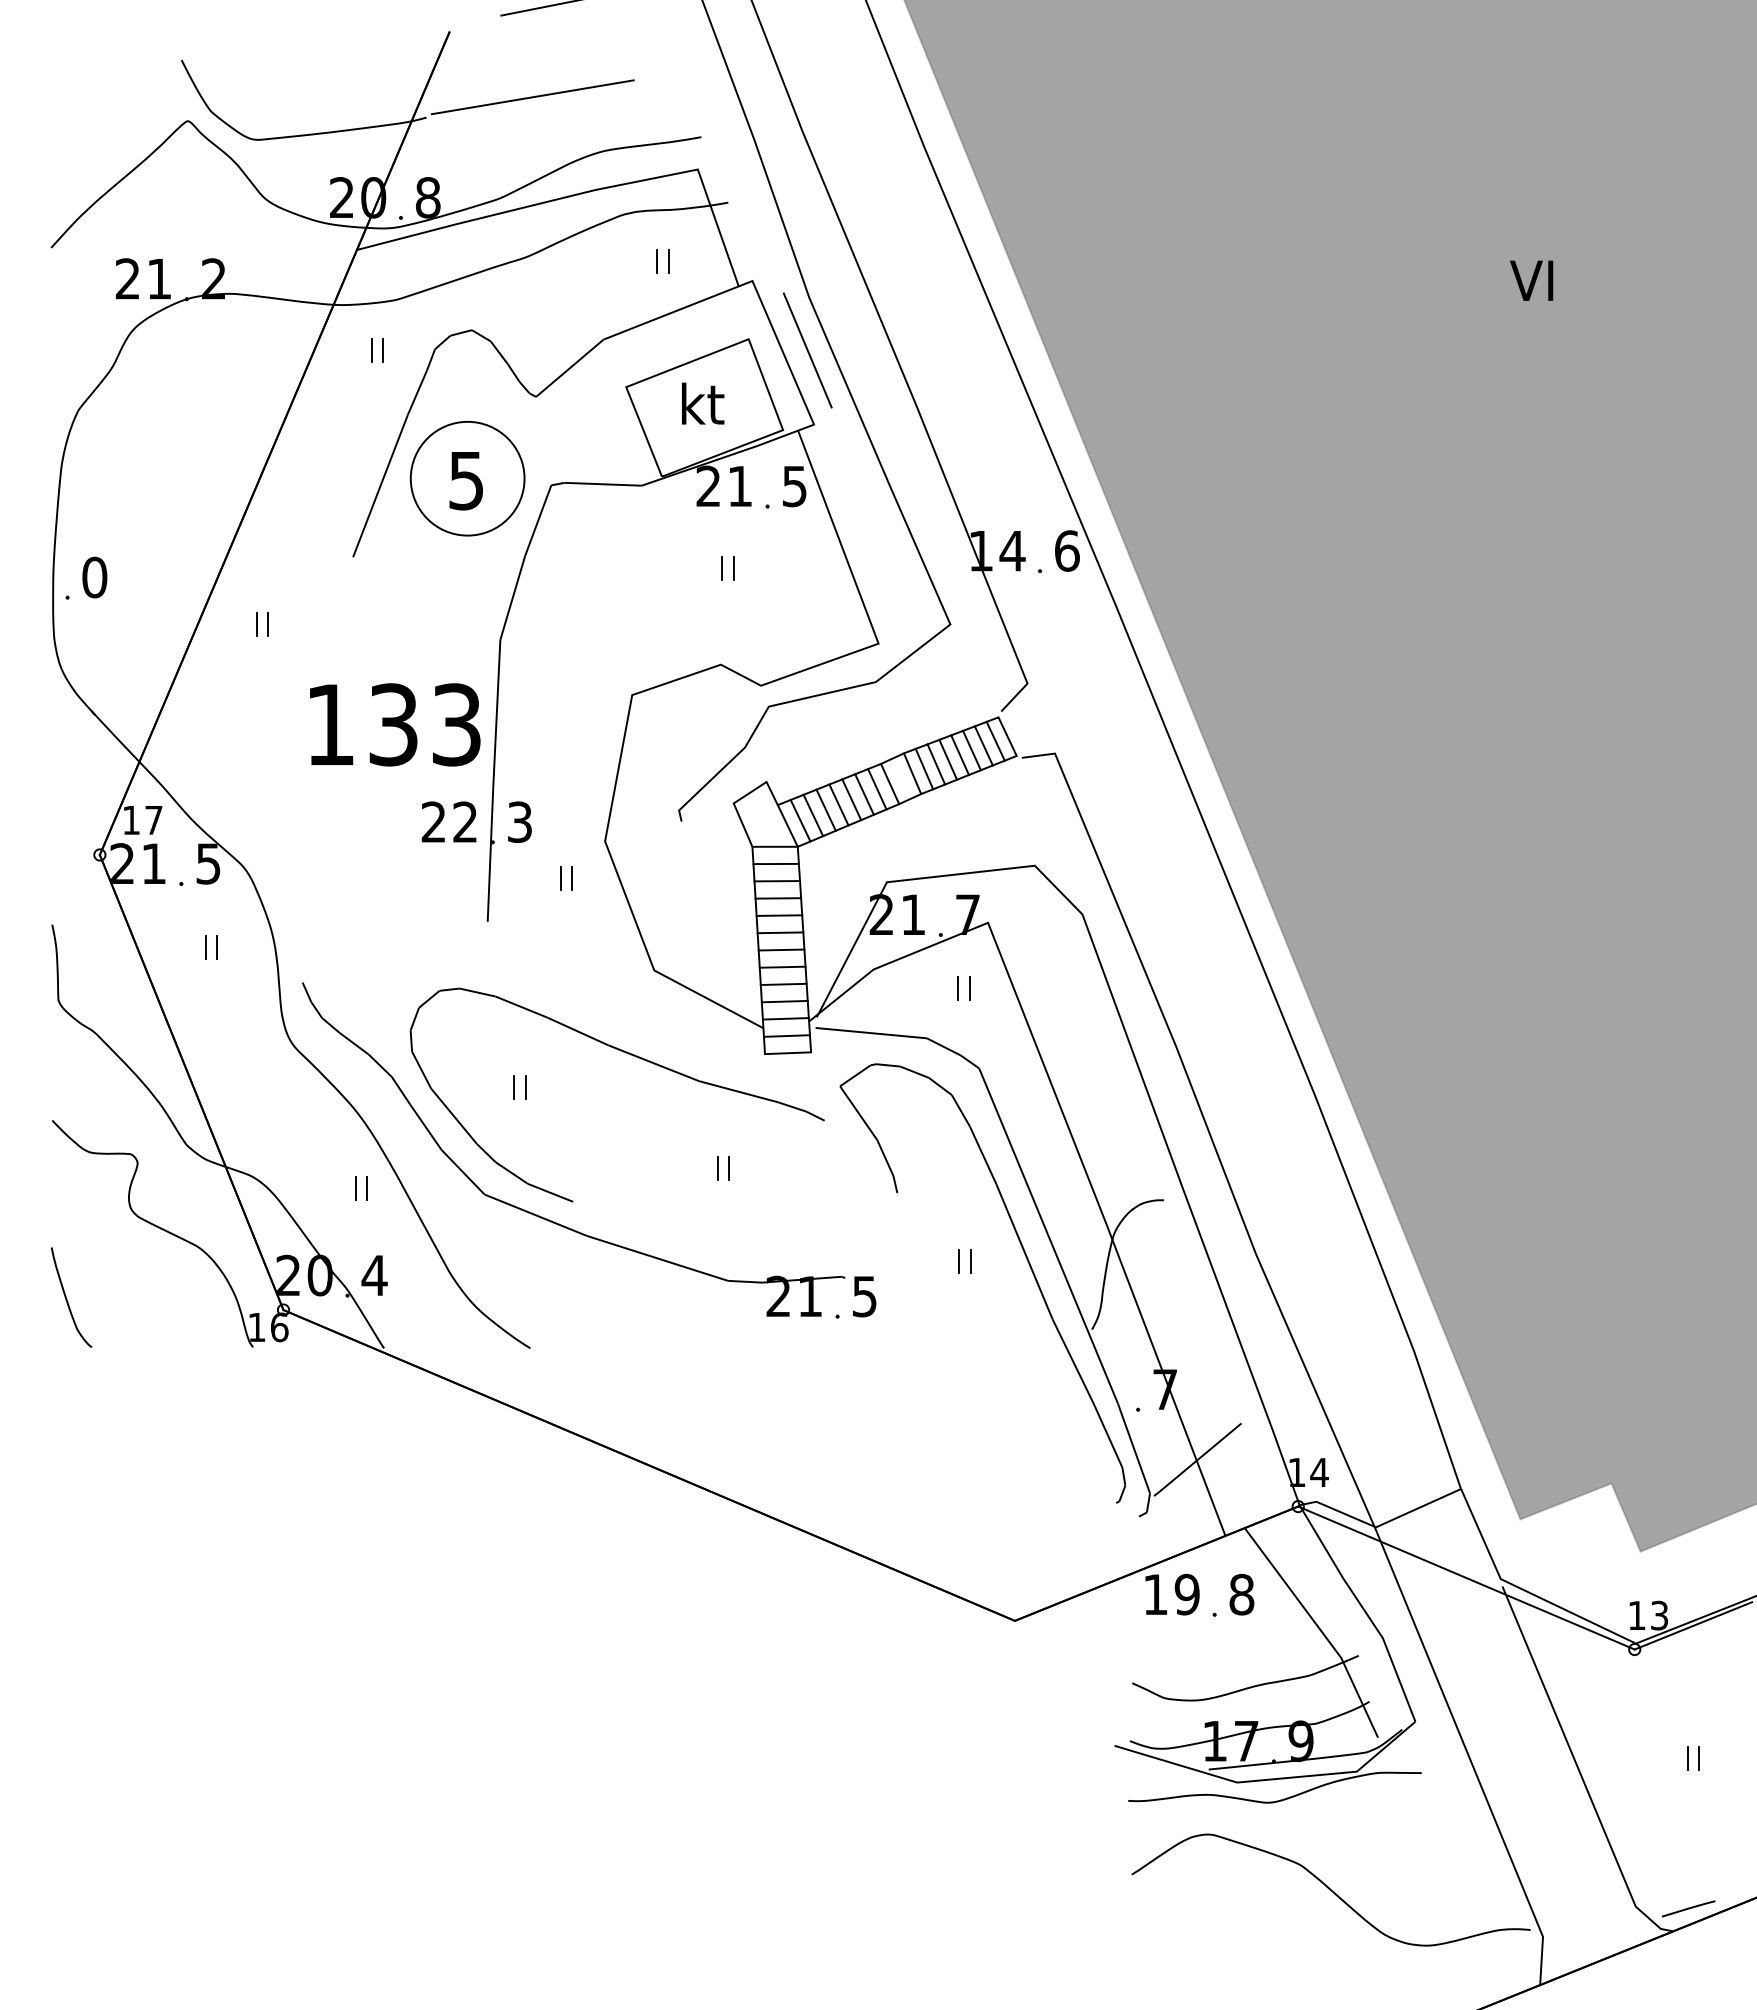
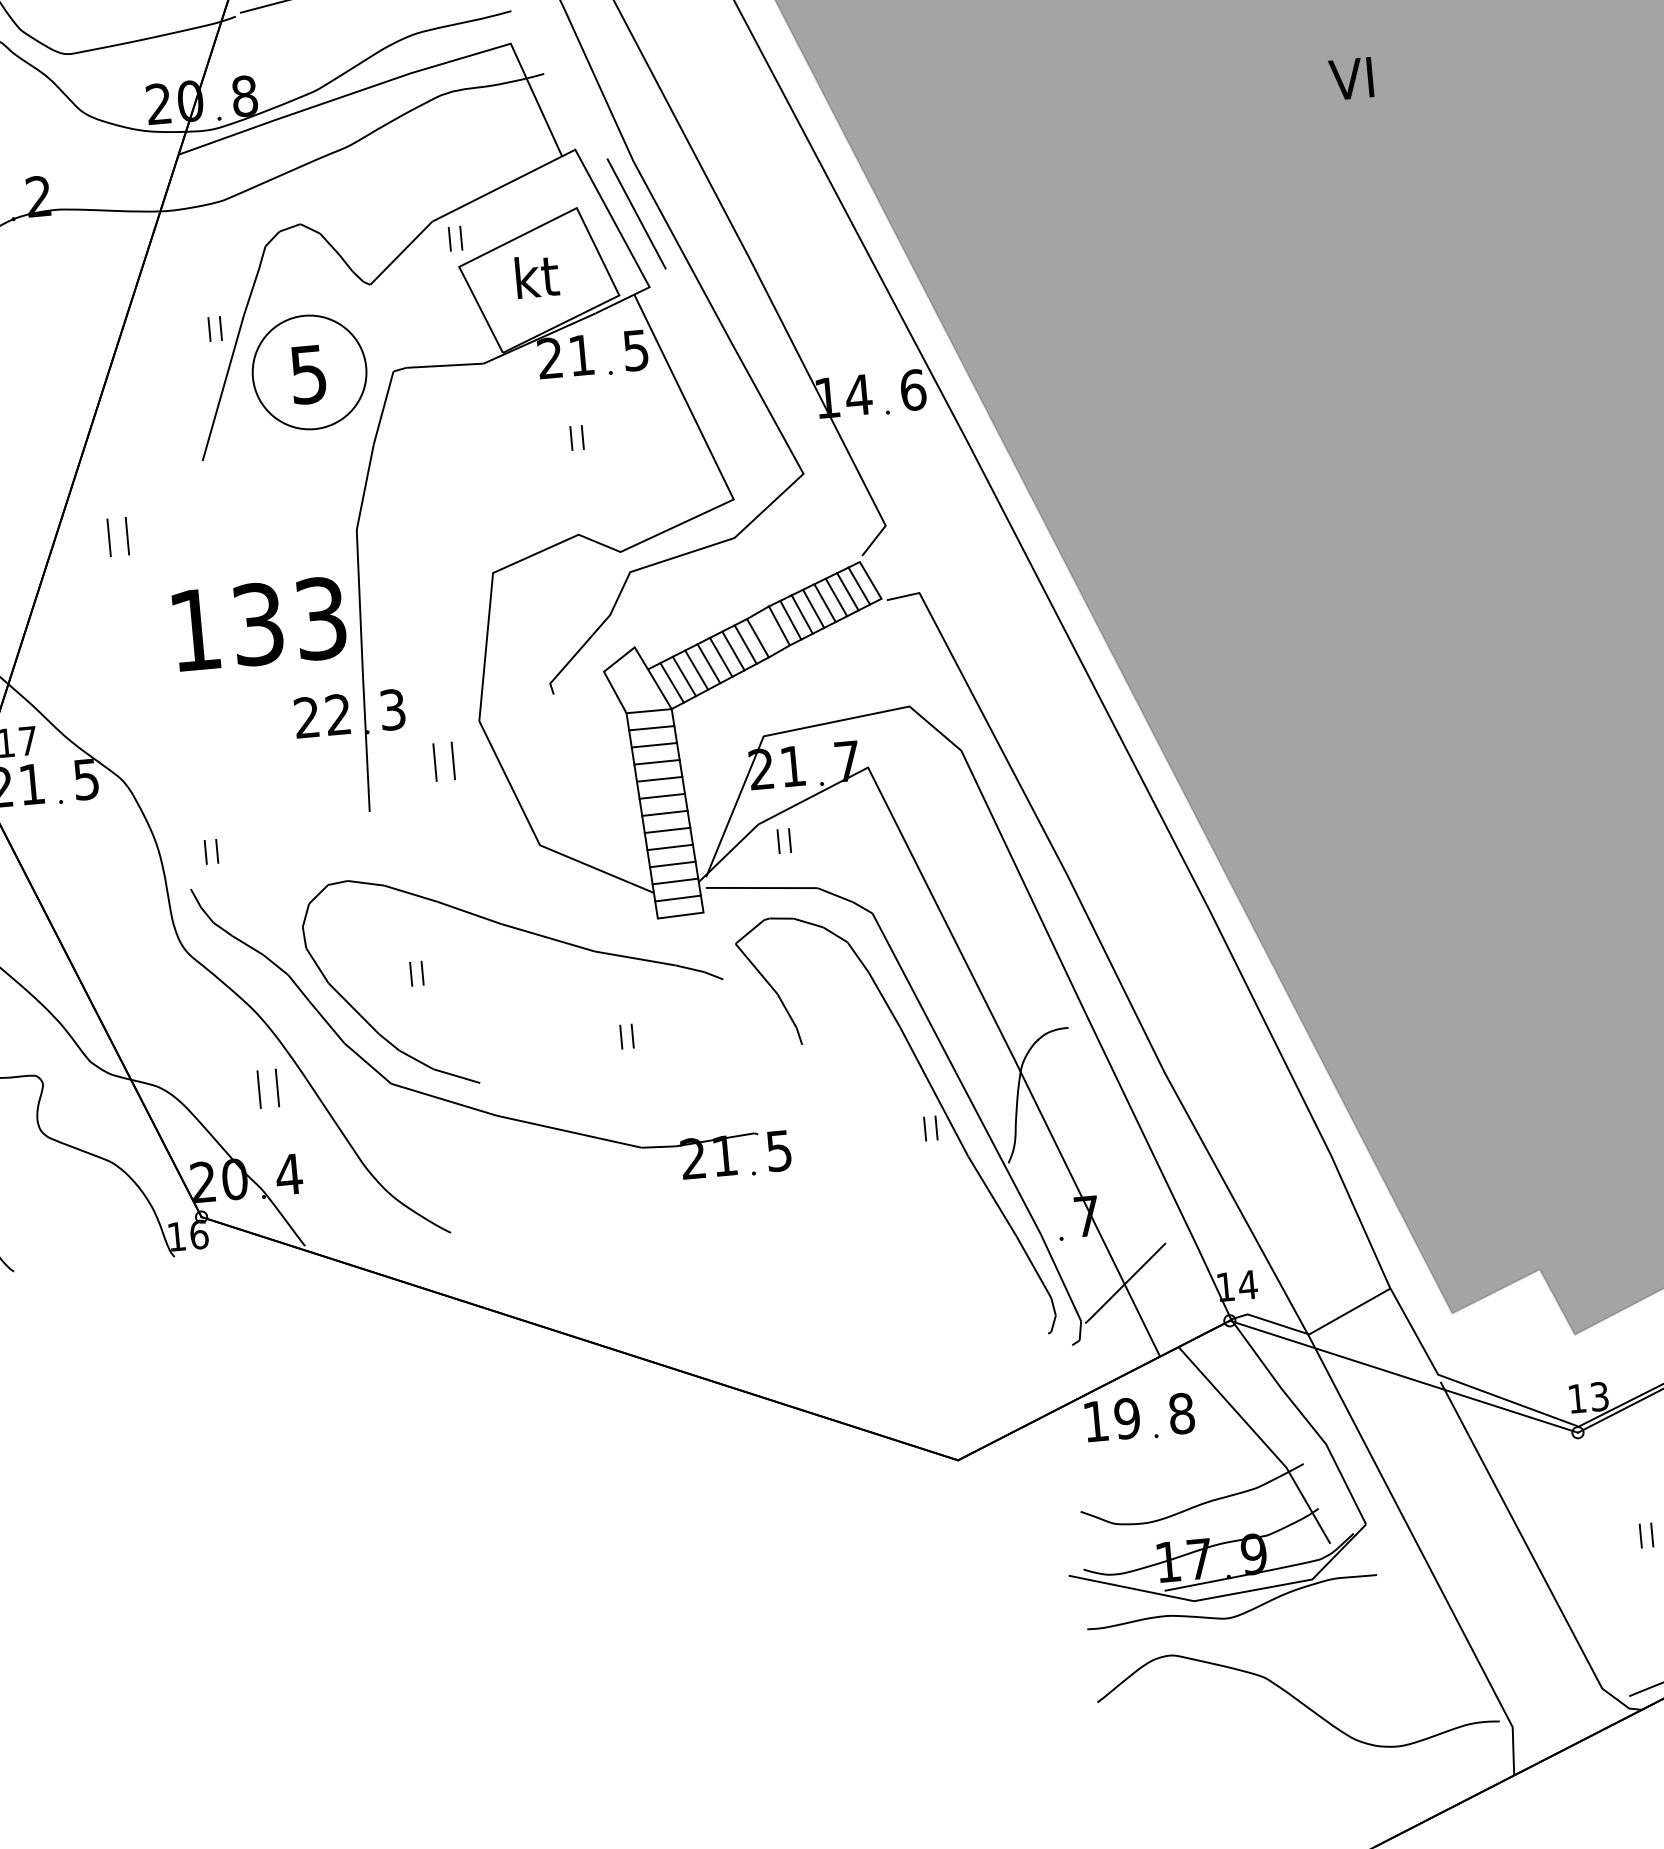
part: (662, 261) -> (454, 238), moved
part: (377, 350) -> (215, 328), moved
part: (262, 624) -> (118, 536), size x1.6
part: (566, 878) -> (444, 761), size x1.6
part: (211, 947) -> (211, 852), moved
part: (963, 988) -> (783, 841), moved
part: (361, 1188) -> (268, 1088), size x1.6
part: (964, 1261) -> (930, 1128), moved

